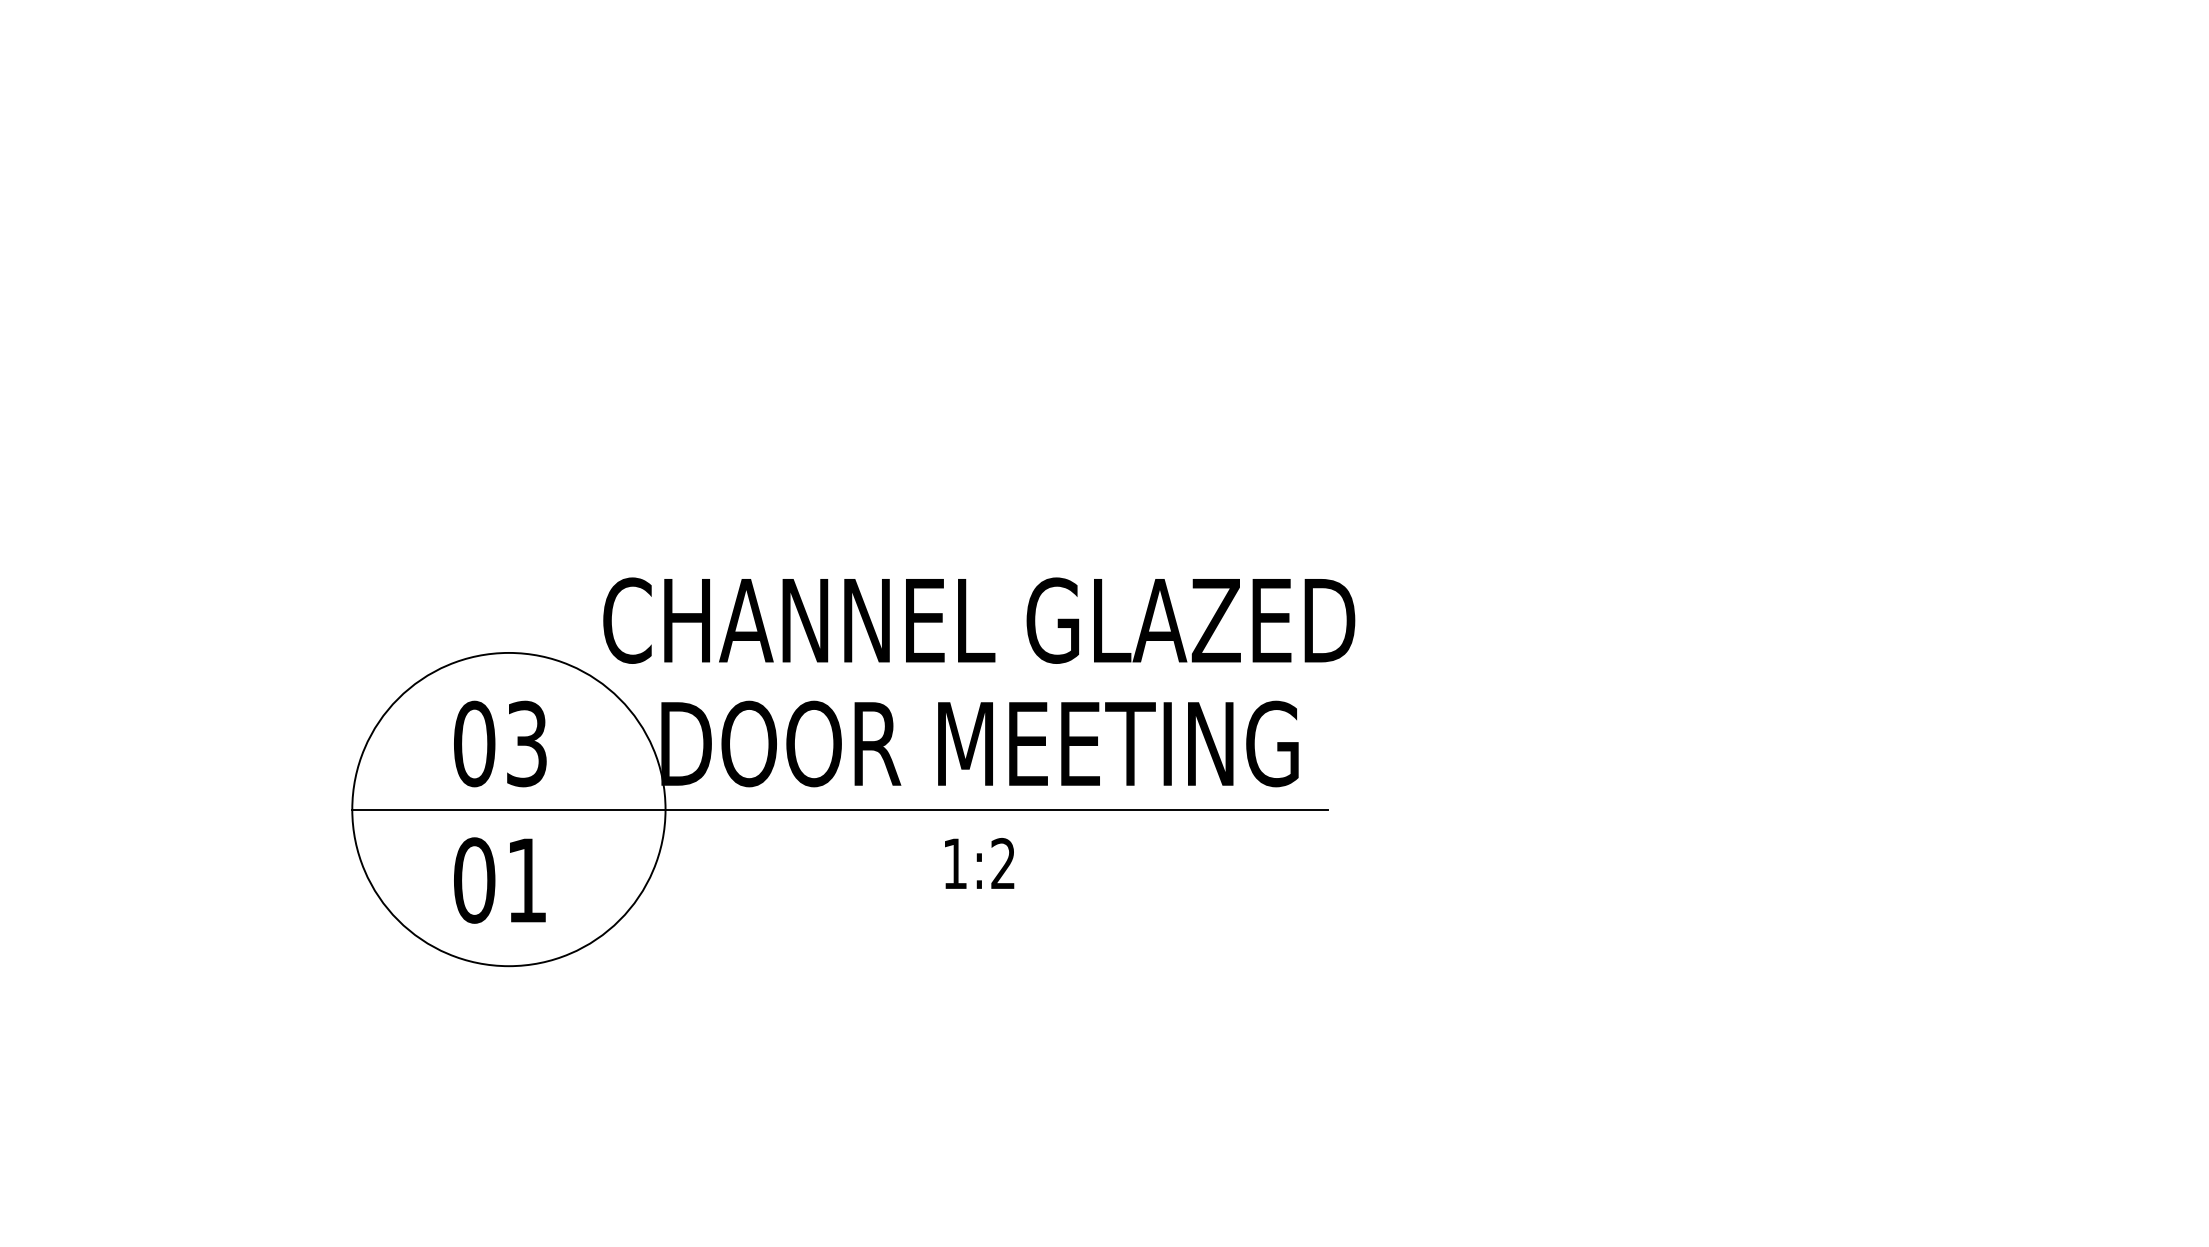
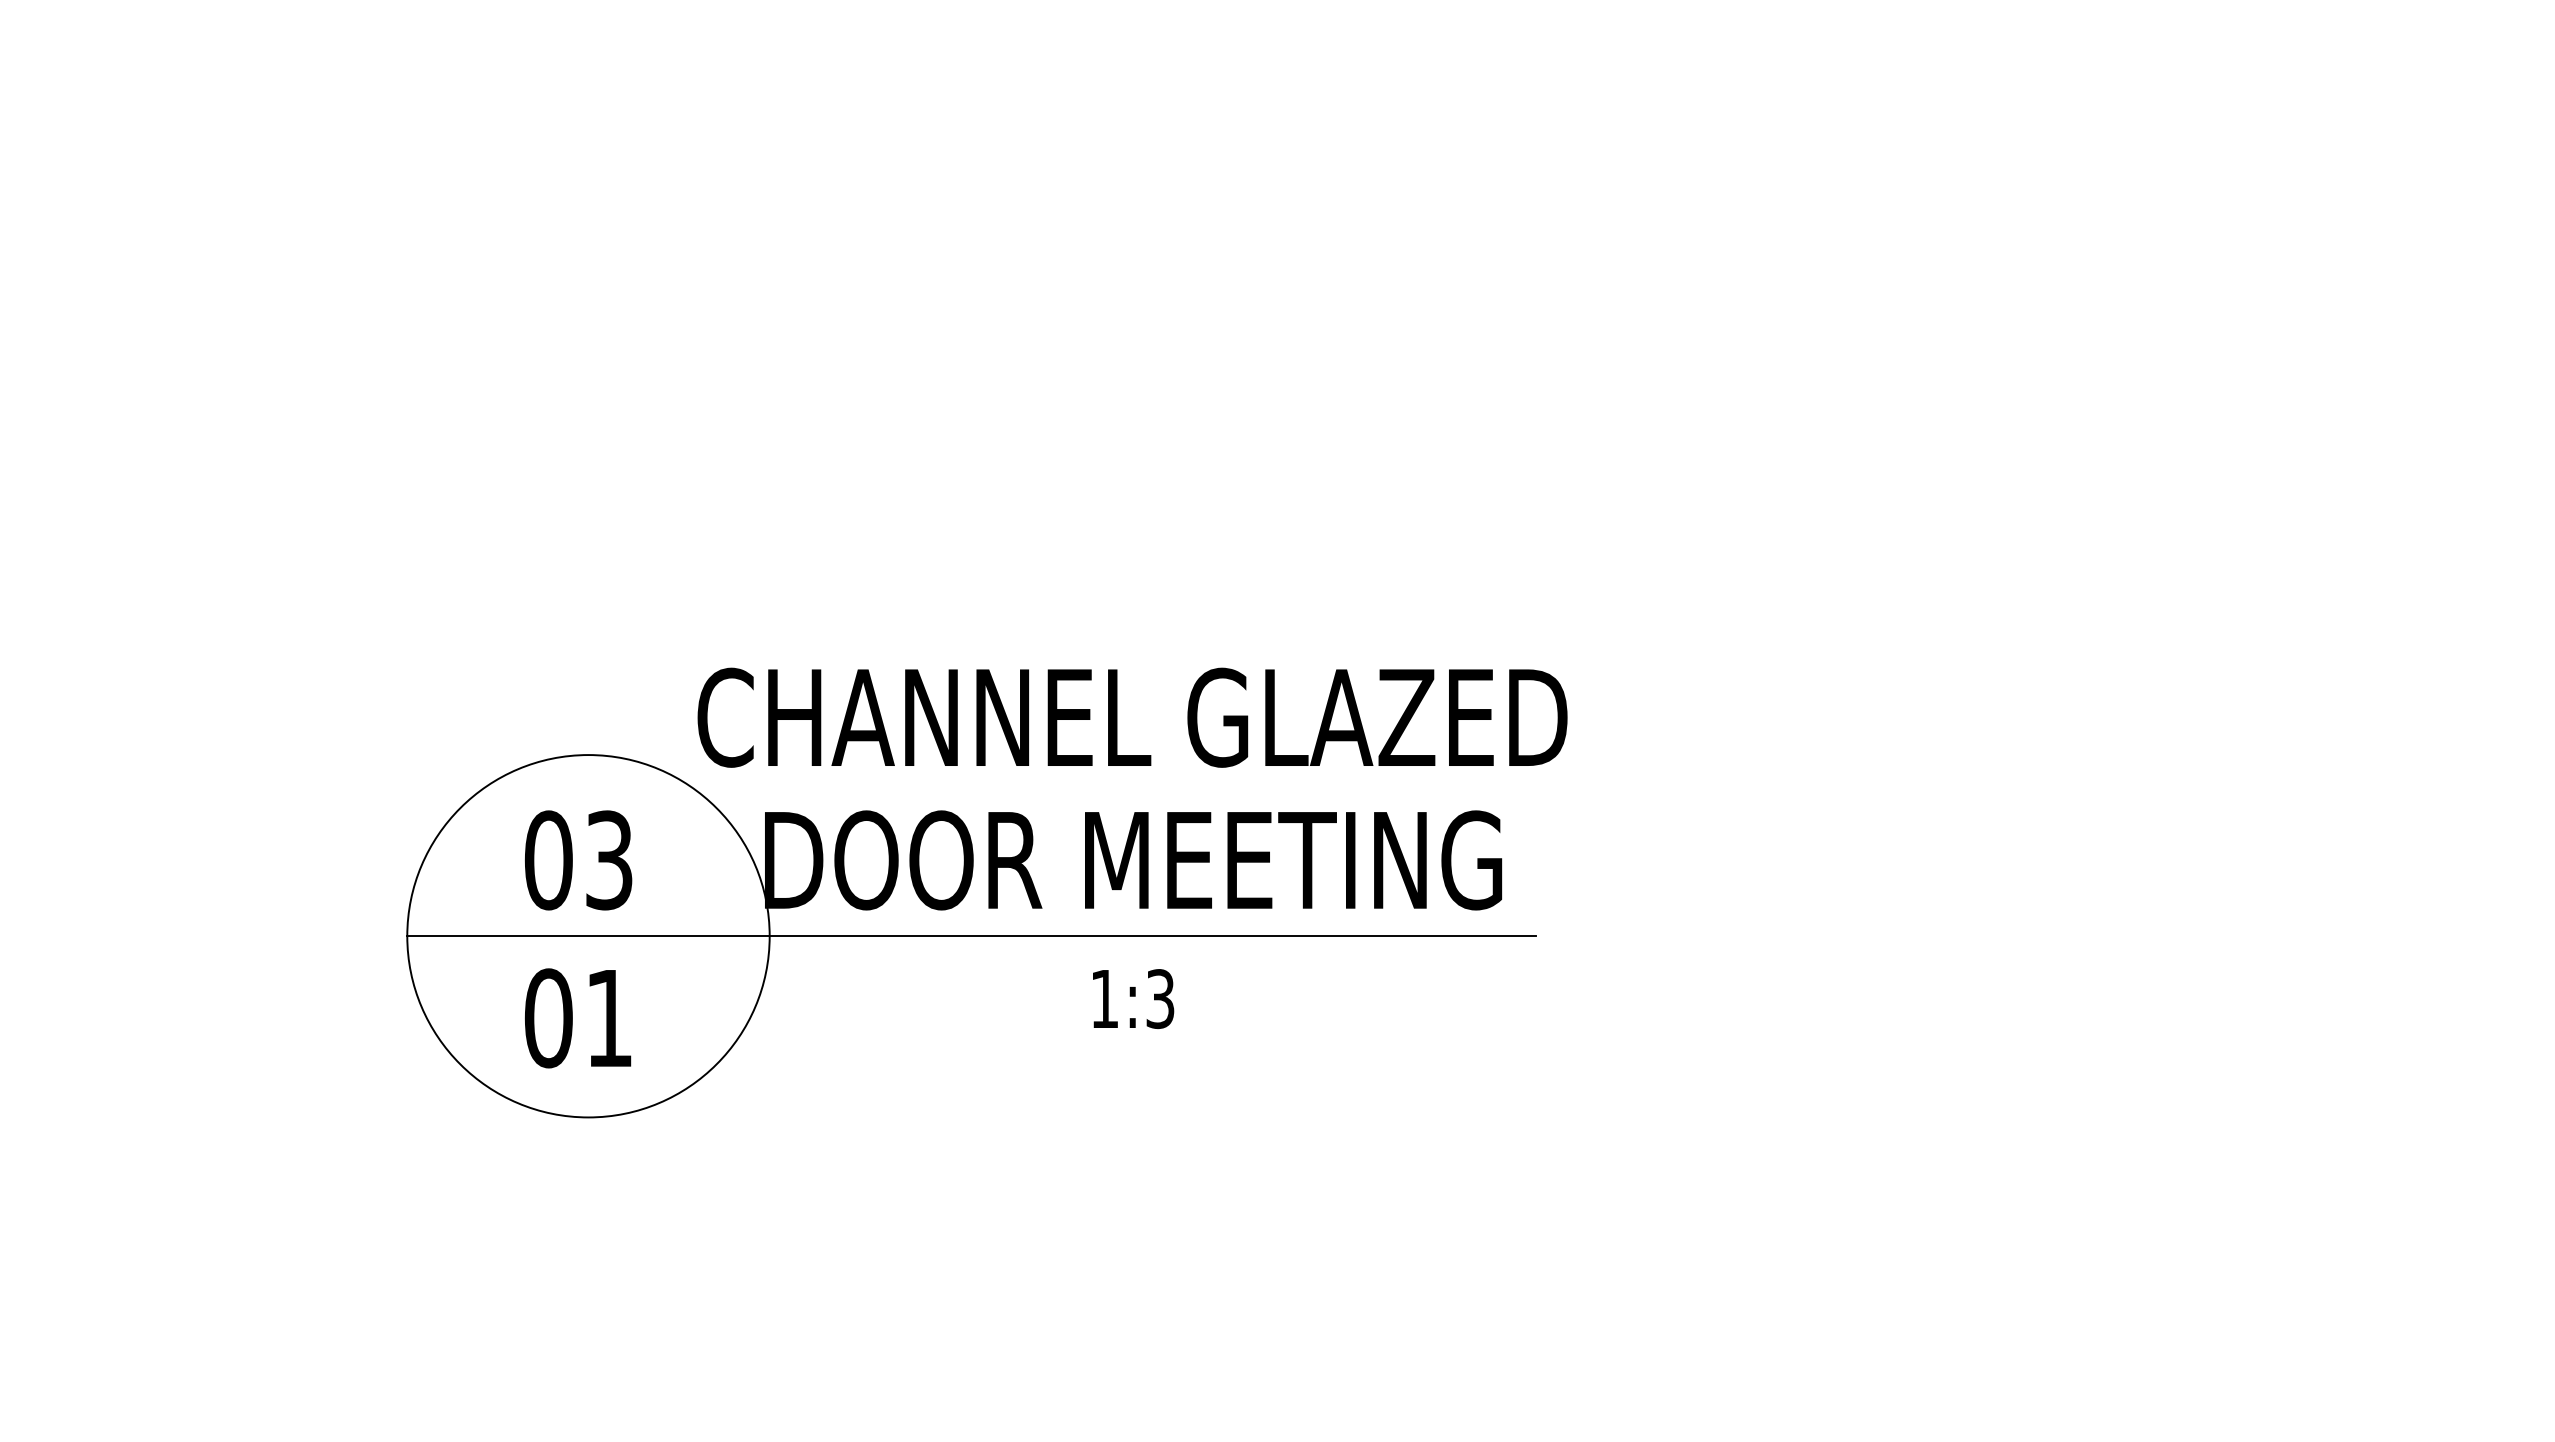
text: (1003, 864) -> (1160, 999), 1:2 -> 1:3

